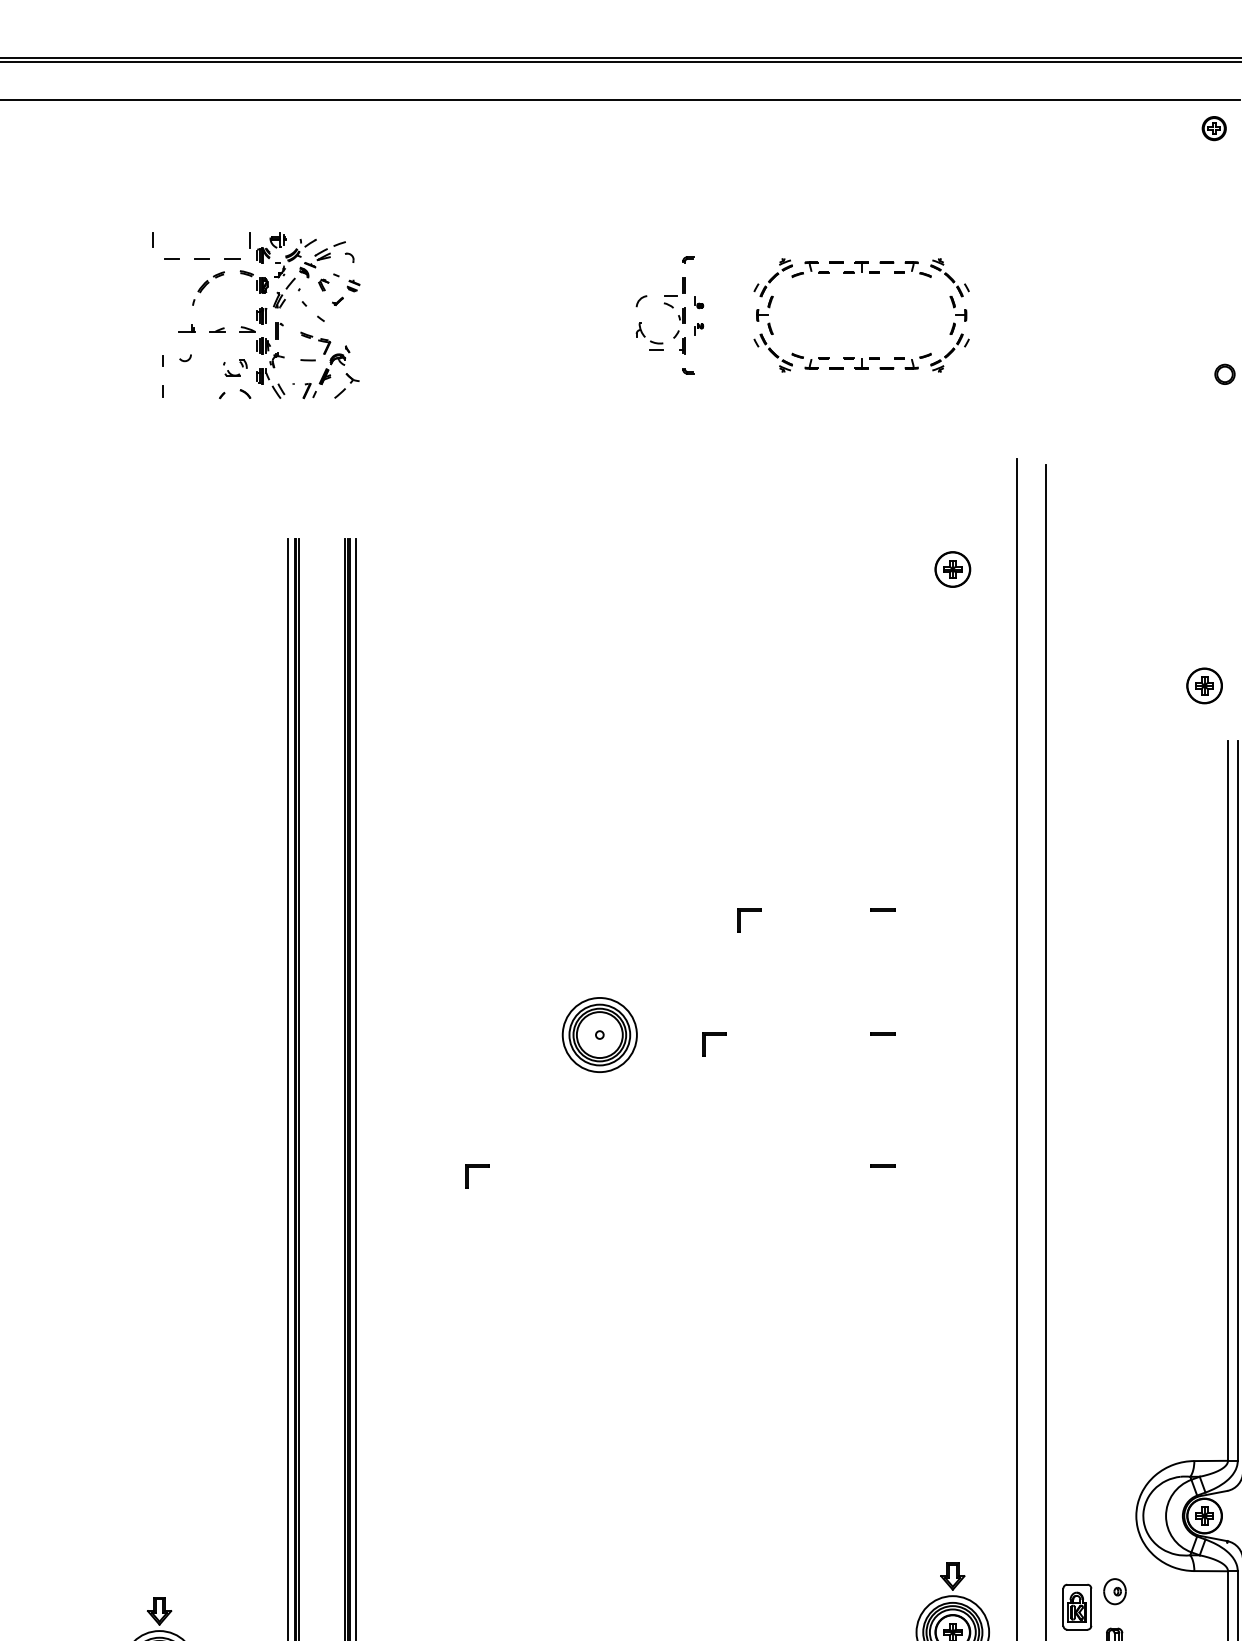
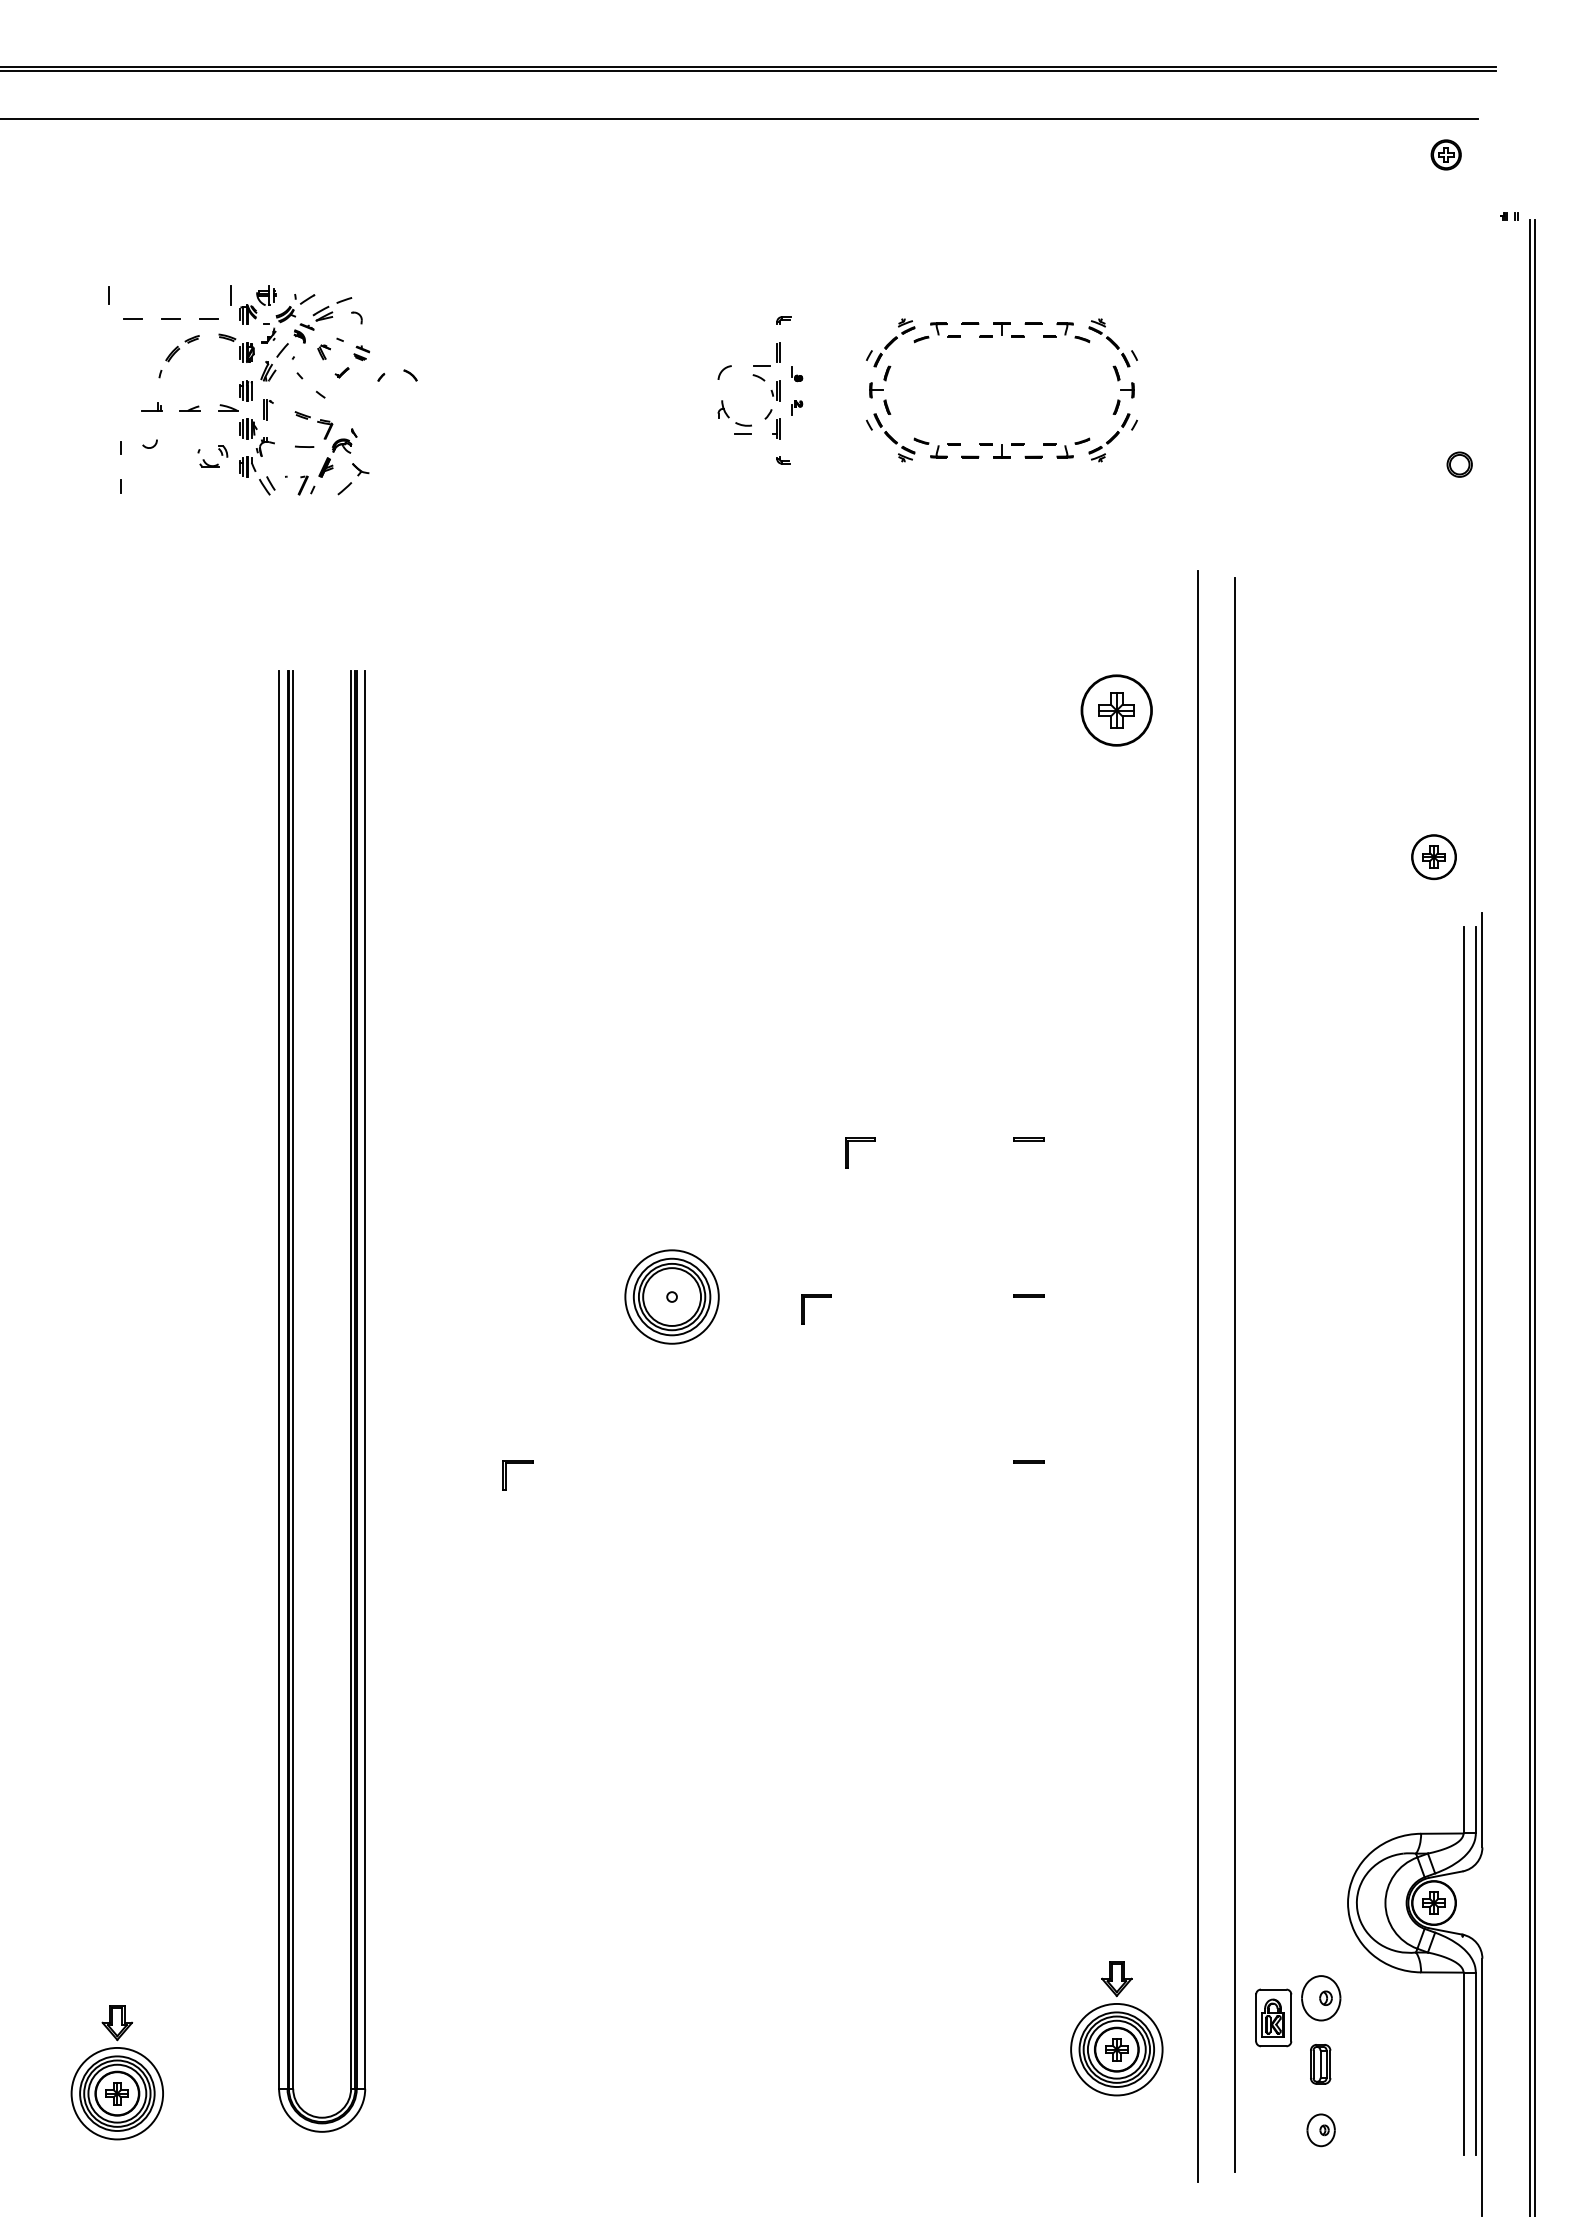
part: (239, 390) -> (403, 371), moved
part: (952, 569) -> (1116, 710), size x1.6
part: (1114, 1591) -> (1320, 1998), size x1.4

